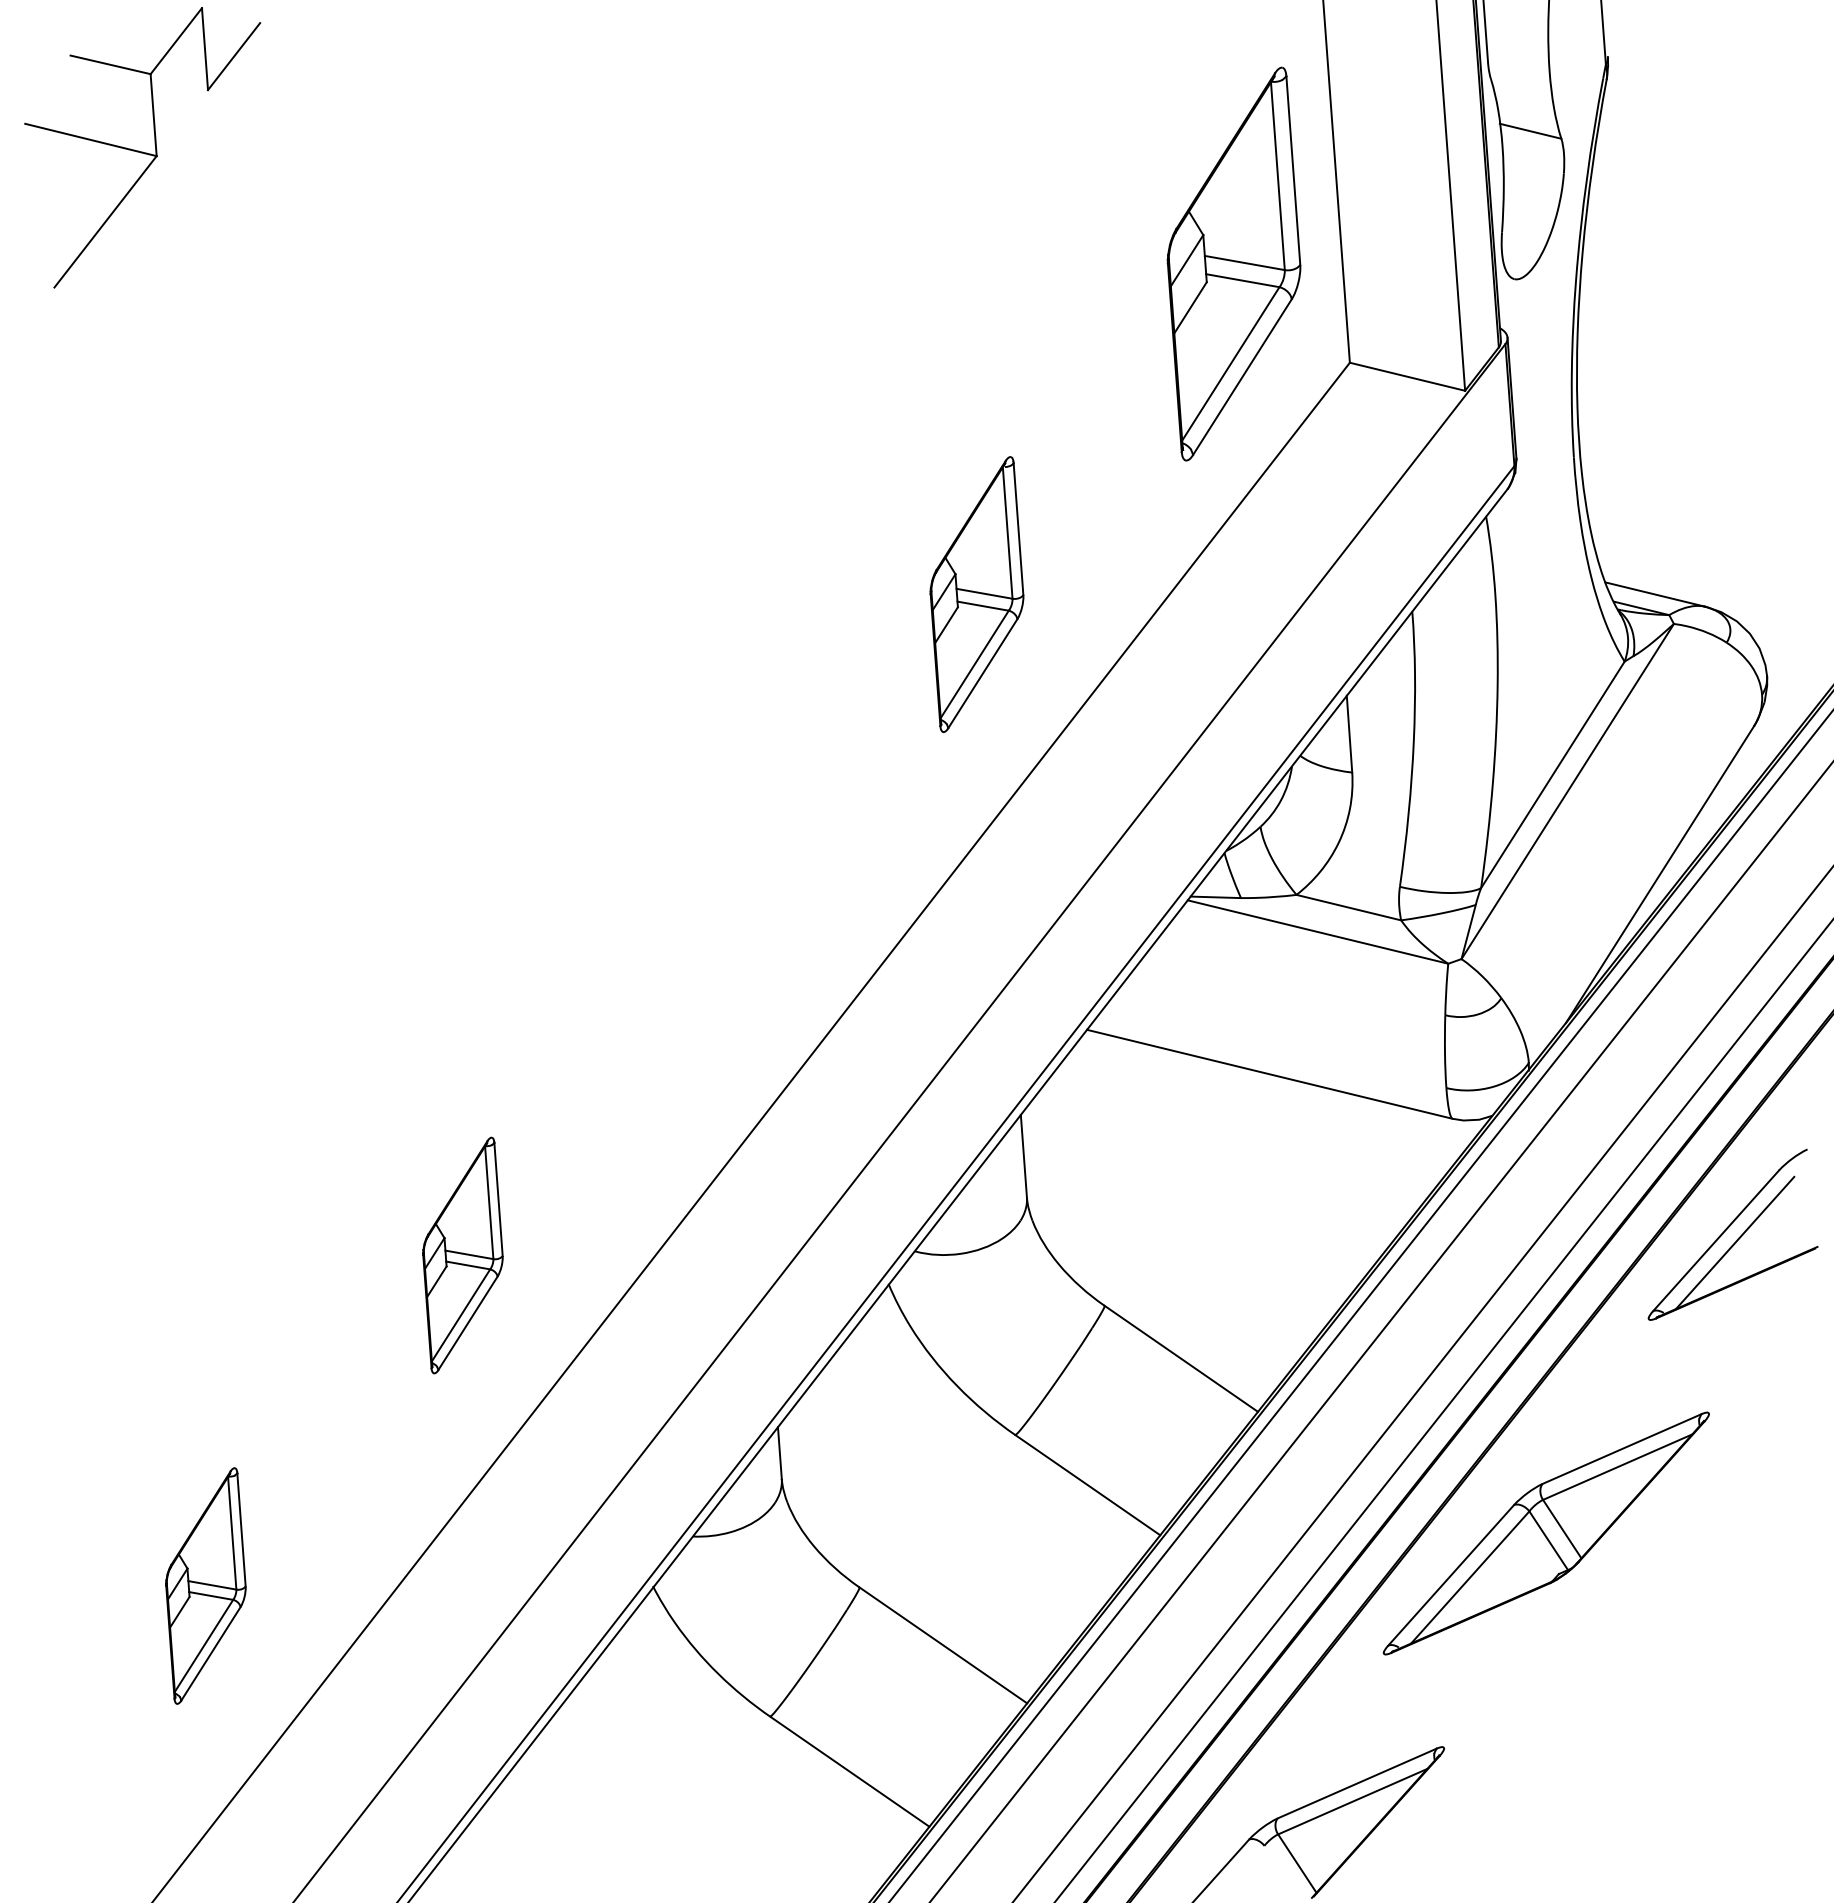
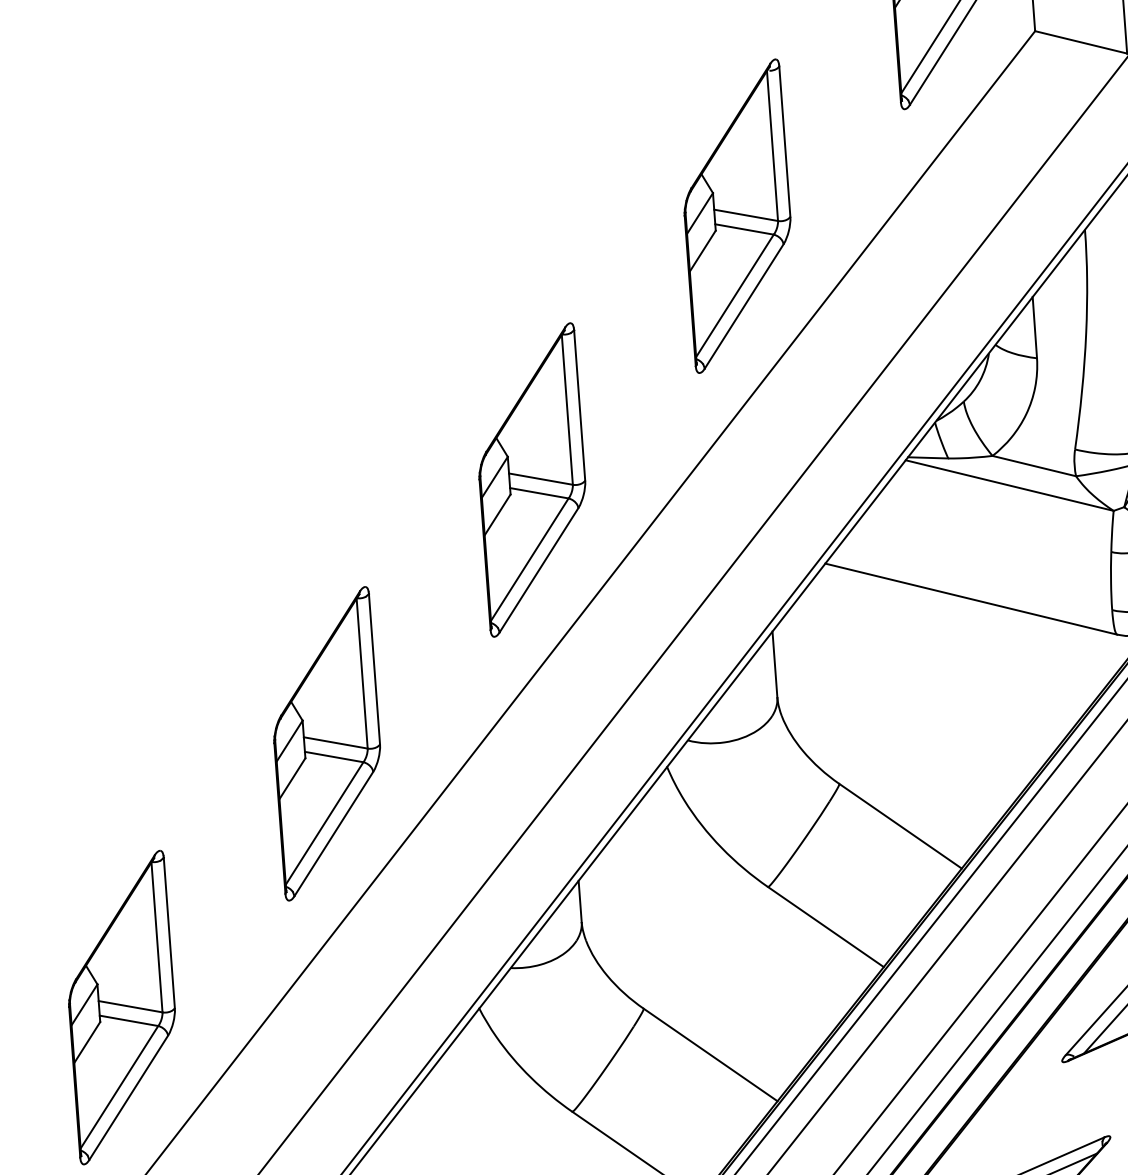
part: (976, 594) -> (737, 216), size x1.43
part: (719, 924) -> (531, 479), added
part: (462, 1255) -> (326, 743), size x1.67
part: (205, 1585) -> (121, 1007), size x1.67

